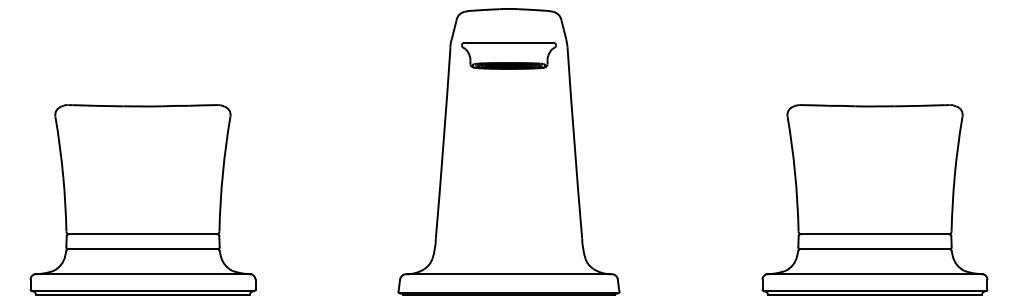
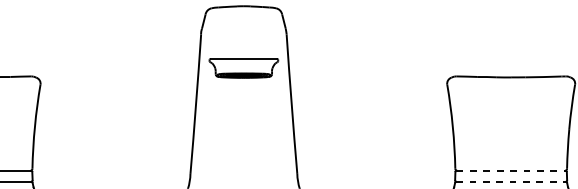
part: (508, 55) -> (243, 67), moved
line: (875, 234) -> (511, 170), solid -> dashed
line: (875, 249) -> (511, 181), solid -> dashed

